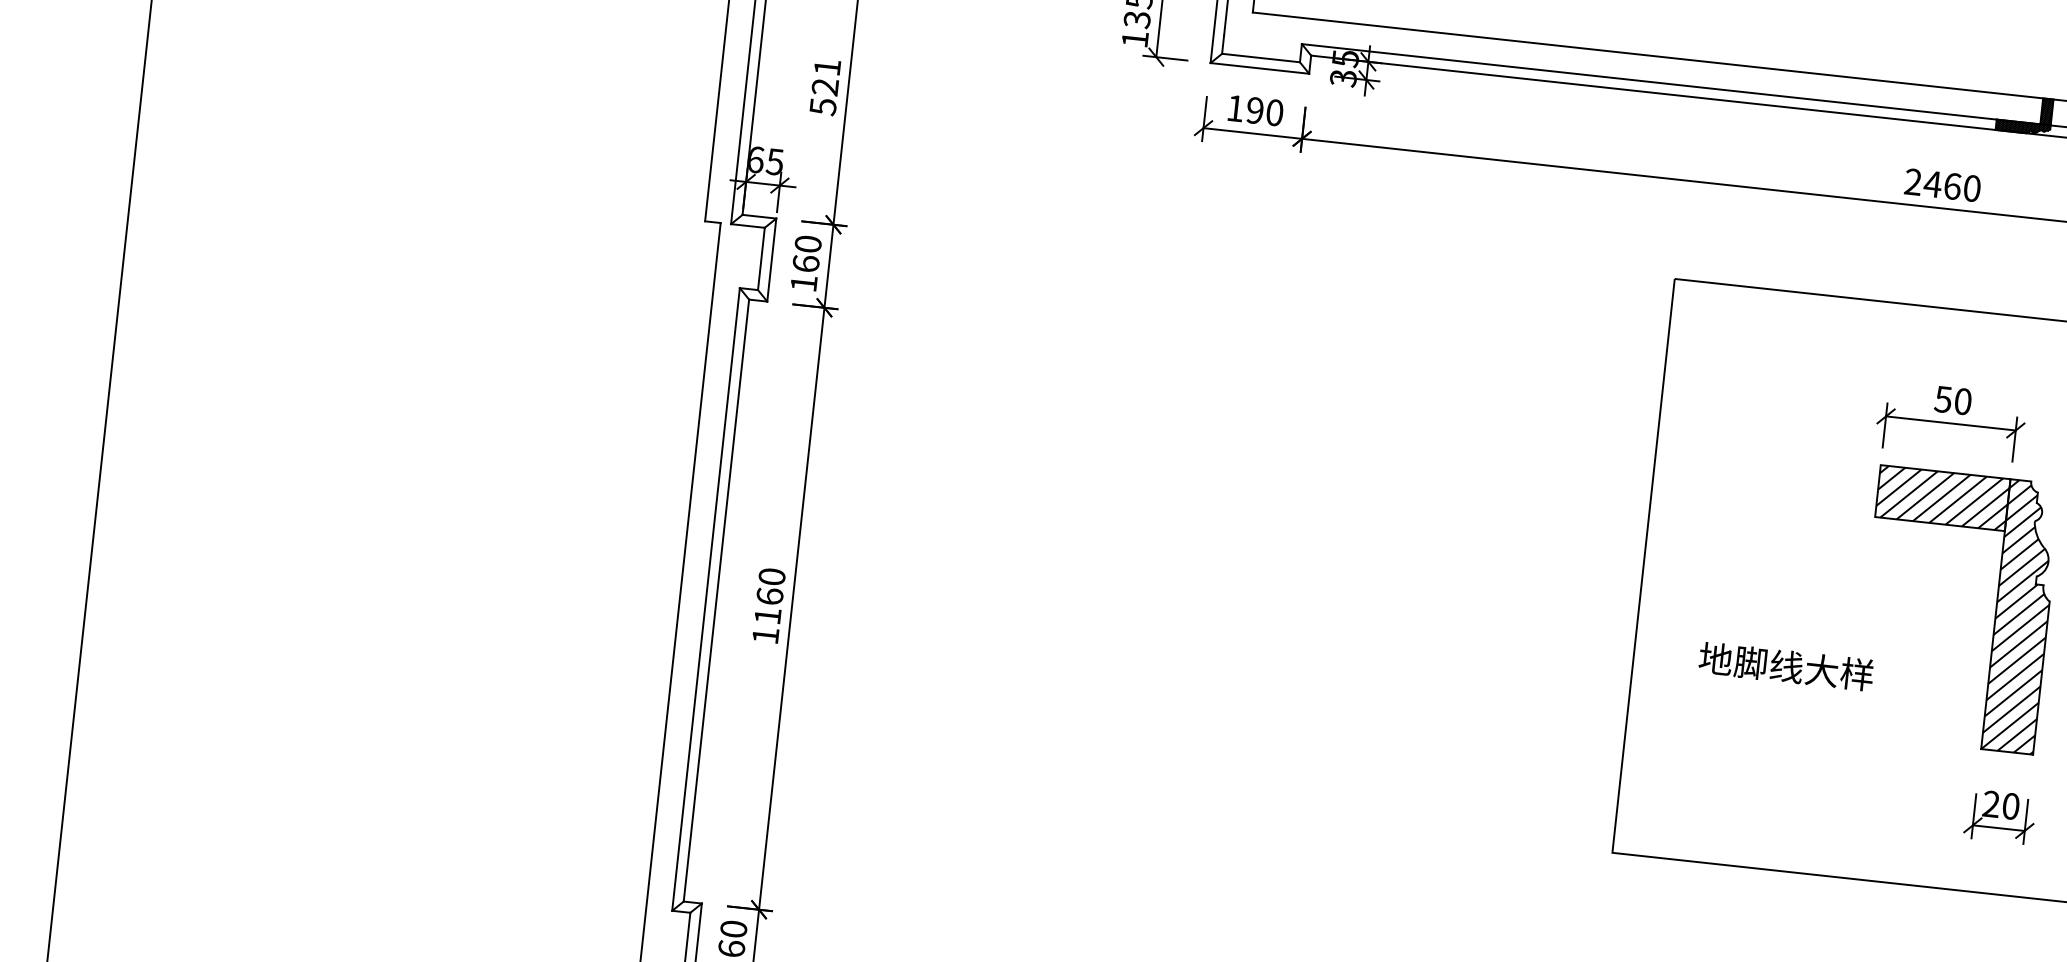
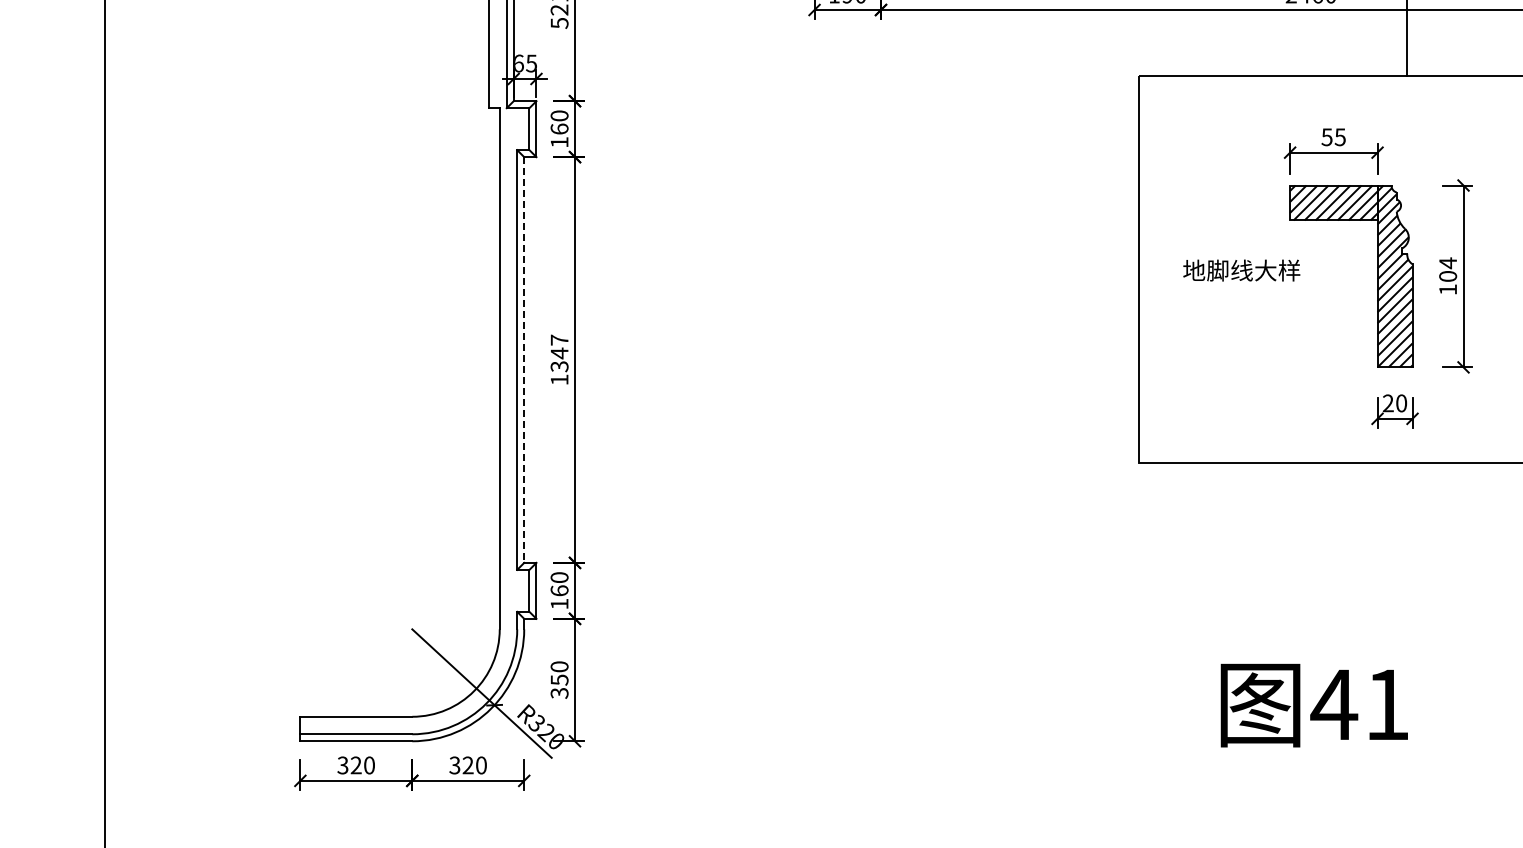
text: (1961, 401) -> (1339, 137), 50 -> 55
text: (769, 596) -> (559, 353), 1160 -> 1347
line: (716, 601) -> (524, 360), solid -> dashed
text: (1785, 666) -> (1241, 270), moved

